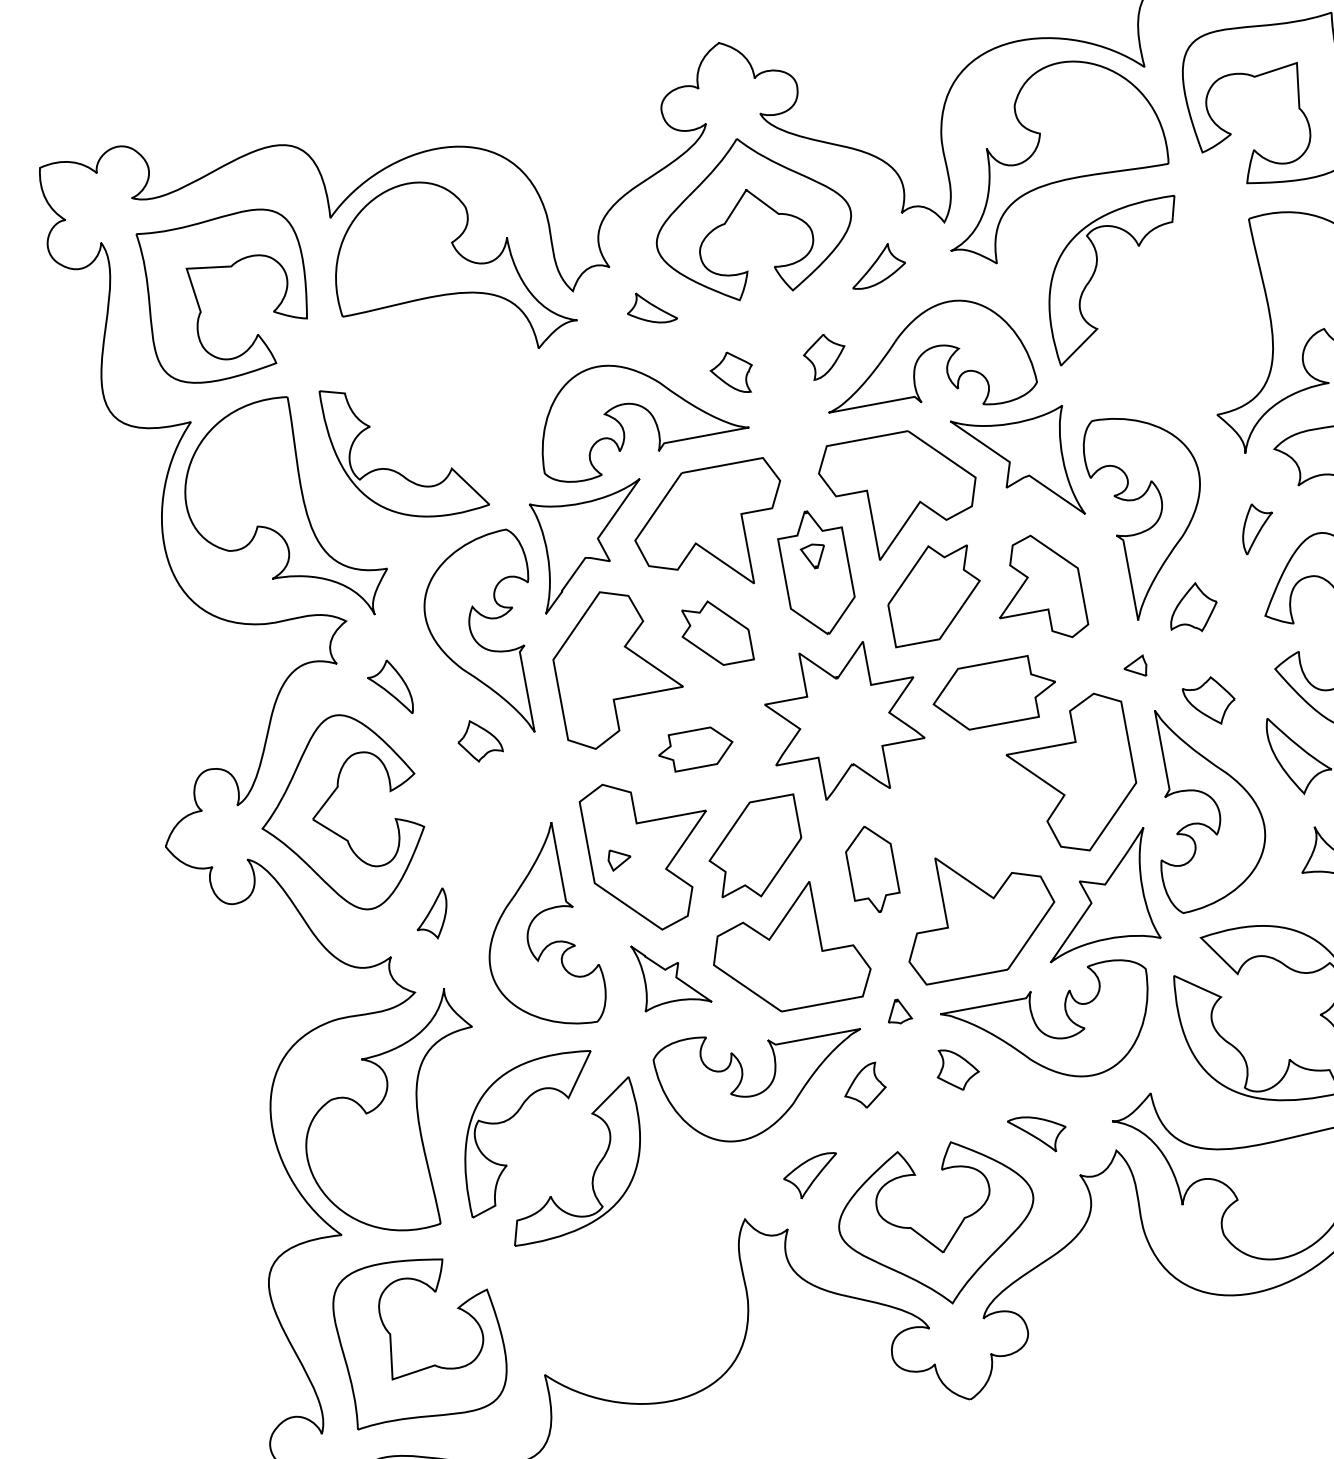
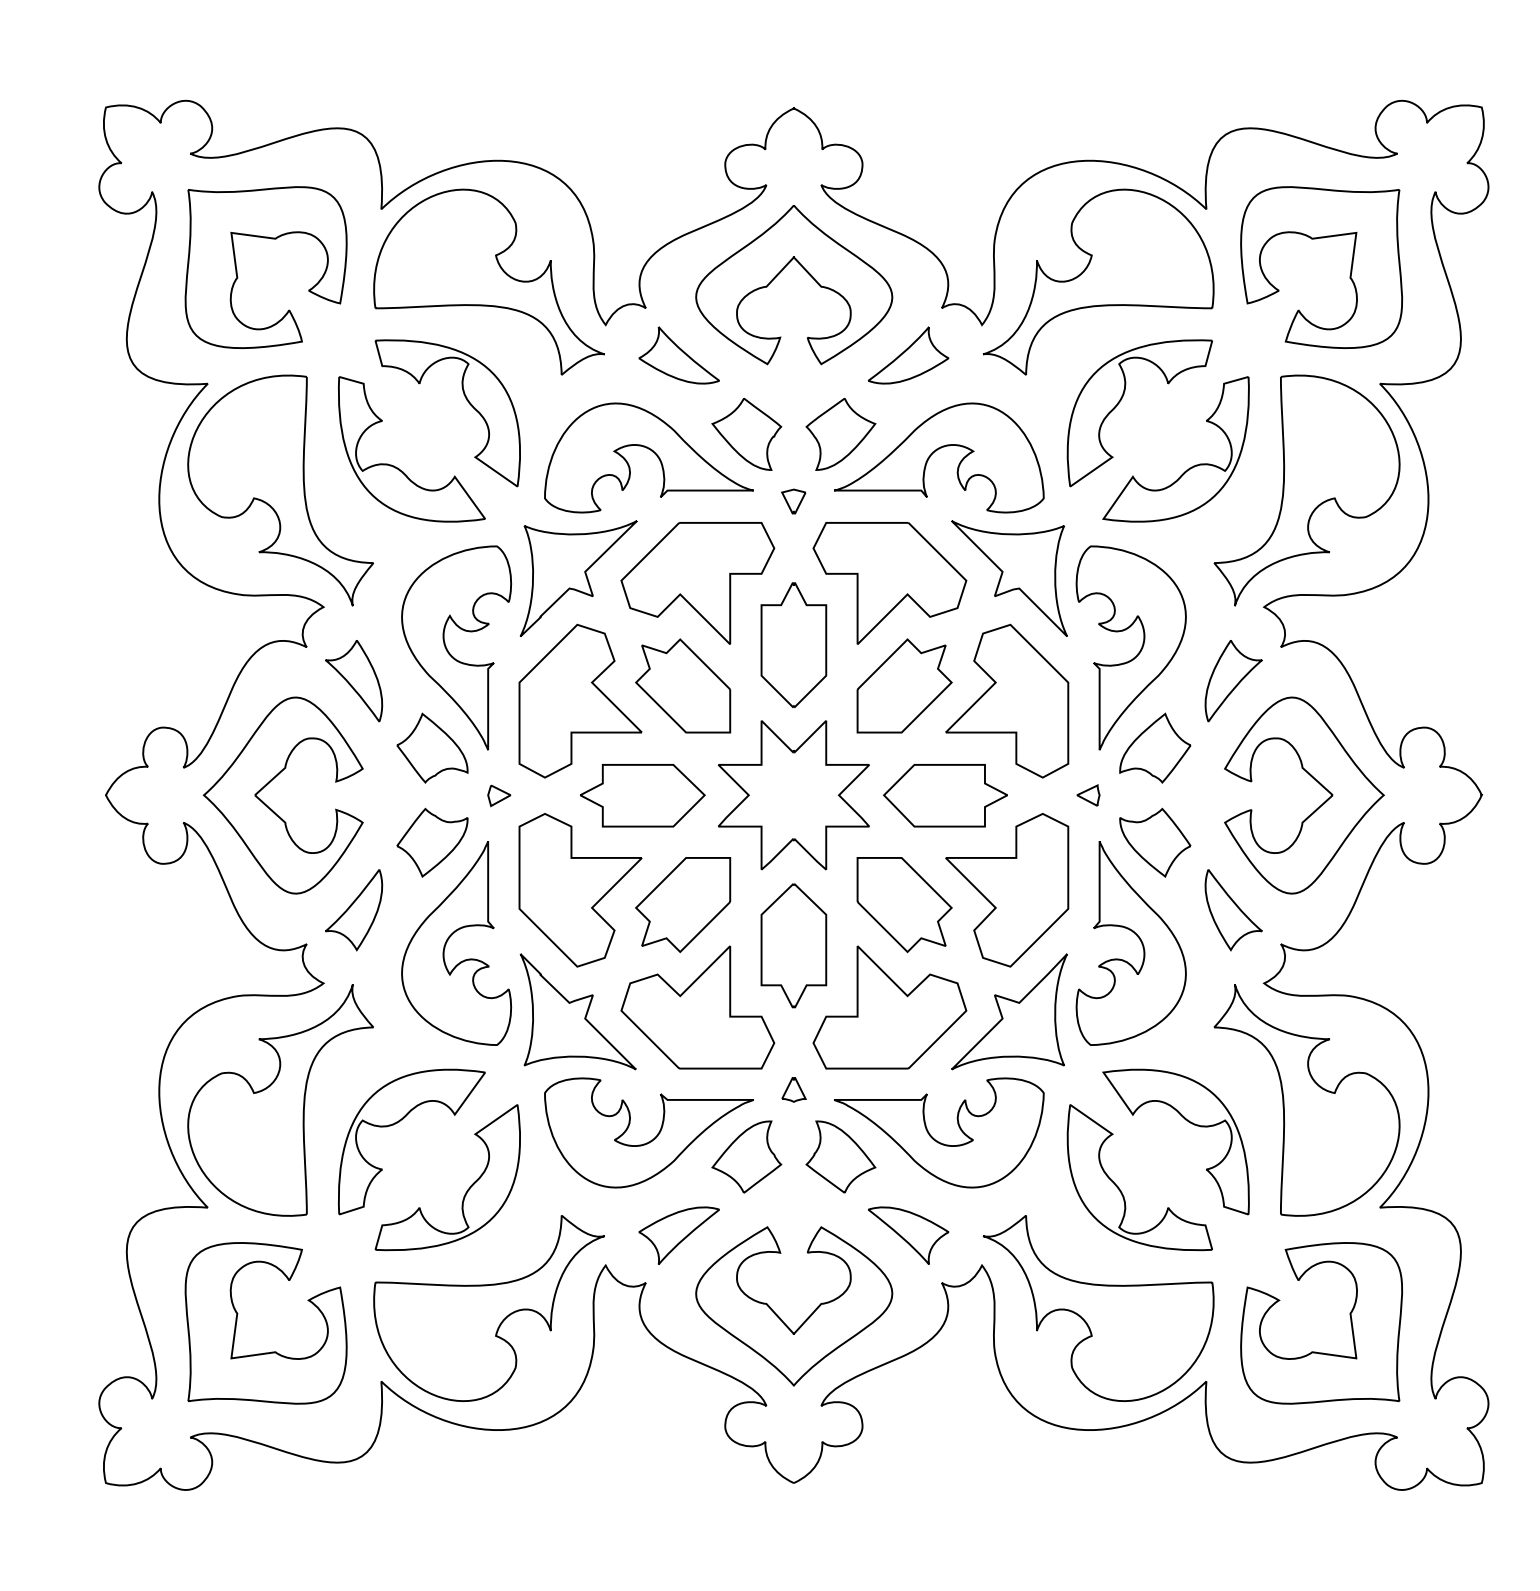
part: (877, 265) -> (908, 355), size x1.43
part: (650, 307) -> (678, 355), size x1.67
part: (1175, 325) -> (1189, 467), added
part: (824, 356) -> (840, 434), size x1.67
part: (731, 373) -> (746, 434), size x1.67
part: (449, 391) -> (466, 400), added
part: (1257, 528) -> (1233, 681), size x1.67
part: (813, 556) -> (793, 501), moved
part: (1038, 588) -> (1007, 700), size x1.43
part: (1192, 607) -> (1155, 747), size x1.43
part: (715, 632) -> (683, 685), size x1.43
part: (390, 688) -> (354, 681), size x1.43
part: (1210, 701) -> (1155, 842), size x1.43
part: (479, 739) -> (432, 747), size x1.67
part: (695, 748) -> (642, 795), size x1.67
part: (974, 809) -> (904, 905), added
part: (496, 833) -> (432, 842), added
part: (619, 858) -> (499, 795), moved
part: (871, 869) -> (793, 945), size x1.43
part: (432, 914) -> (354, 910), size x1.67
part: (670, 973) -> (577, 1011), size x1.67
part: (956, 1068) -> (840, 1156), size x1.67
part: (864, 1086) -> (746, 1156), size x1.67
part: (1038, 1134) -> (908, 1235), size x1.43
part: (811, 1176) -> (678, 1235), size x1.43
part: (637, 1283) -> (488, 1308), added

